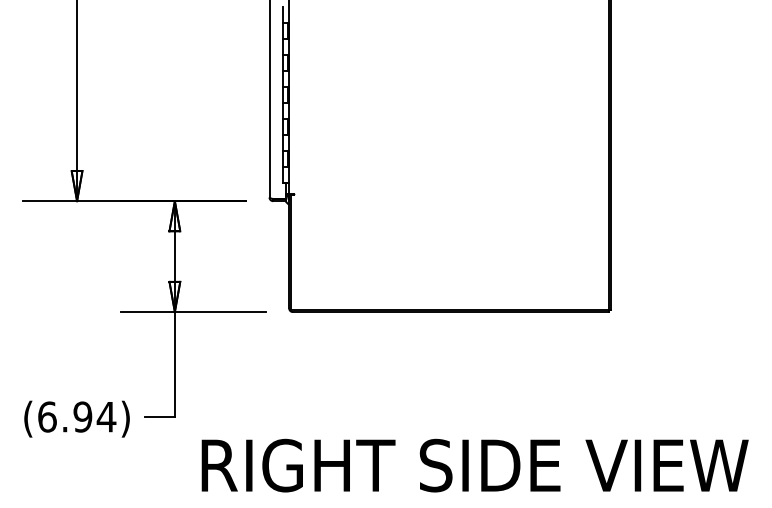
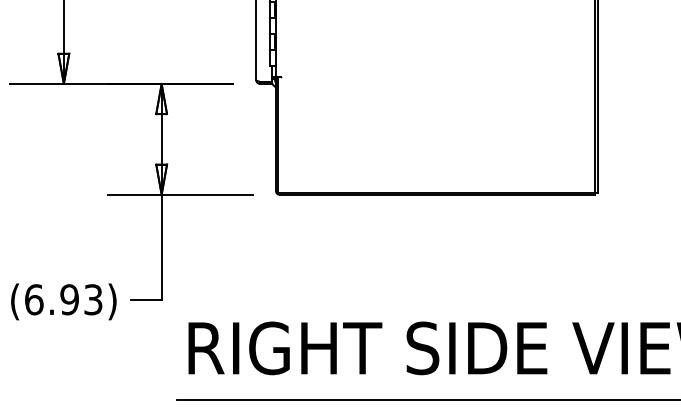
text: (106, 416) -> (93, 299), (6.94) -> (6.93)

